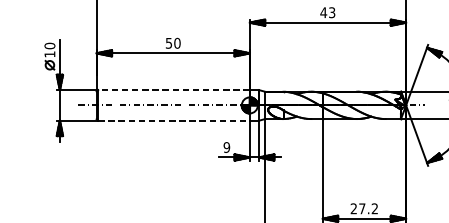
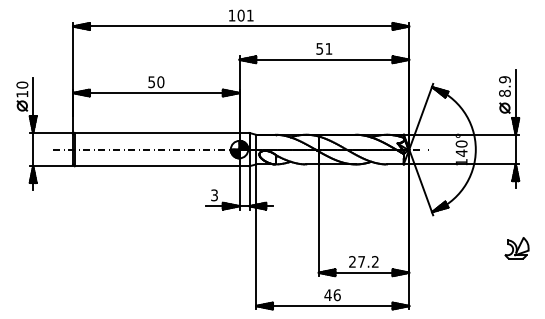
text: (328, 12) -> (324, 48), 43 -> 51
line: (173, 89) -> (156, 132), dashed -> solid
line: (174, 120) -> (157, 166), dashed -> solid
text: (226, 147) -> (214, 195), 9 -> 3

